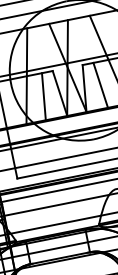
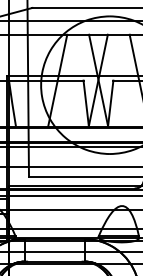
line: (100, 85) -> (126, 103), removed
line: (43, 96) -> (69, 103), removed

